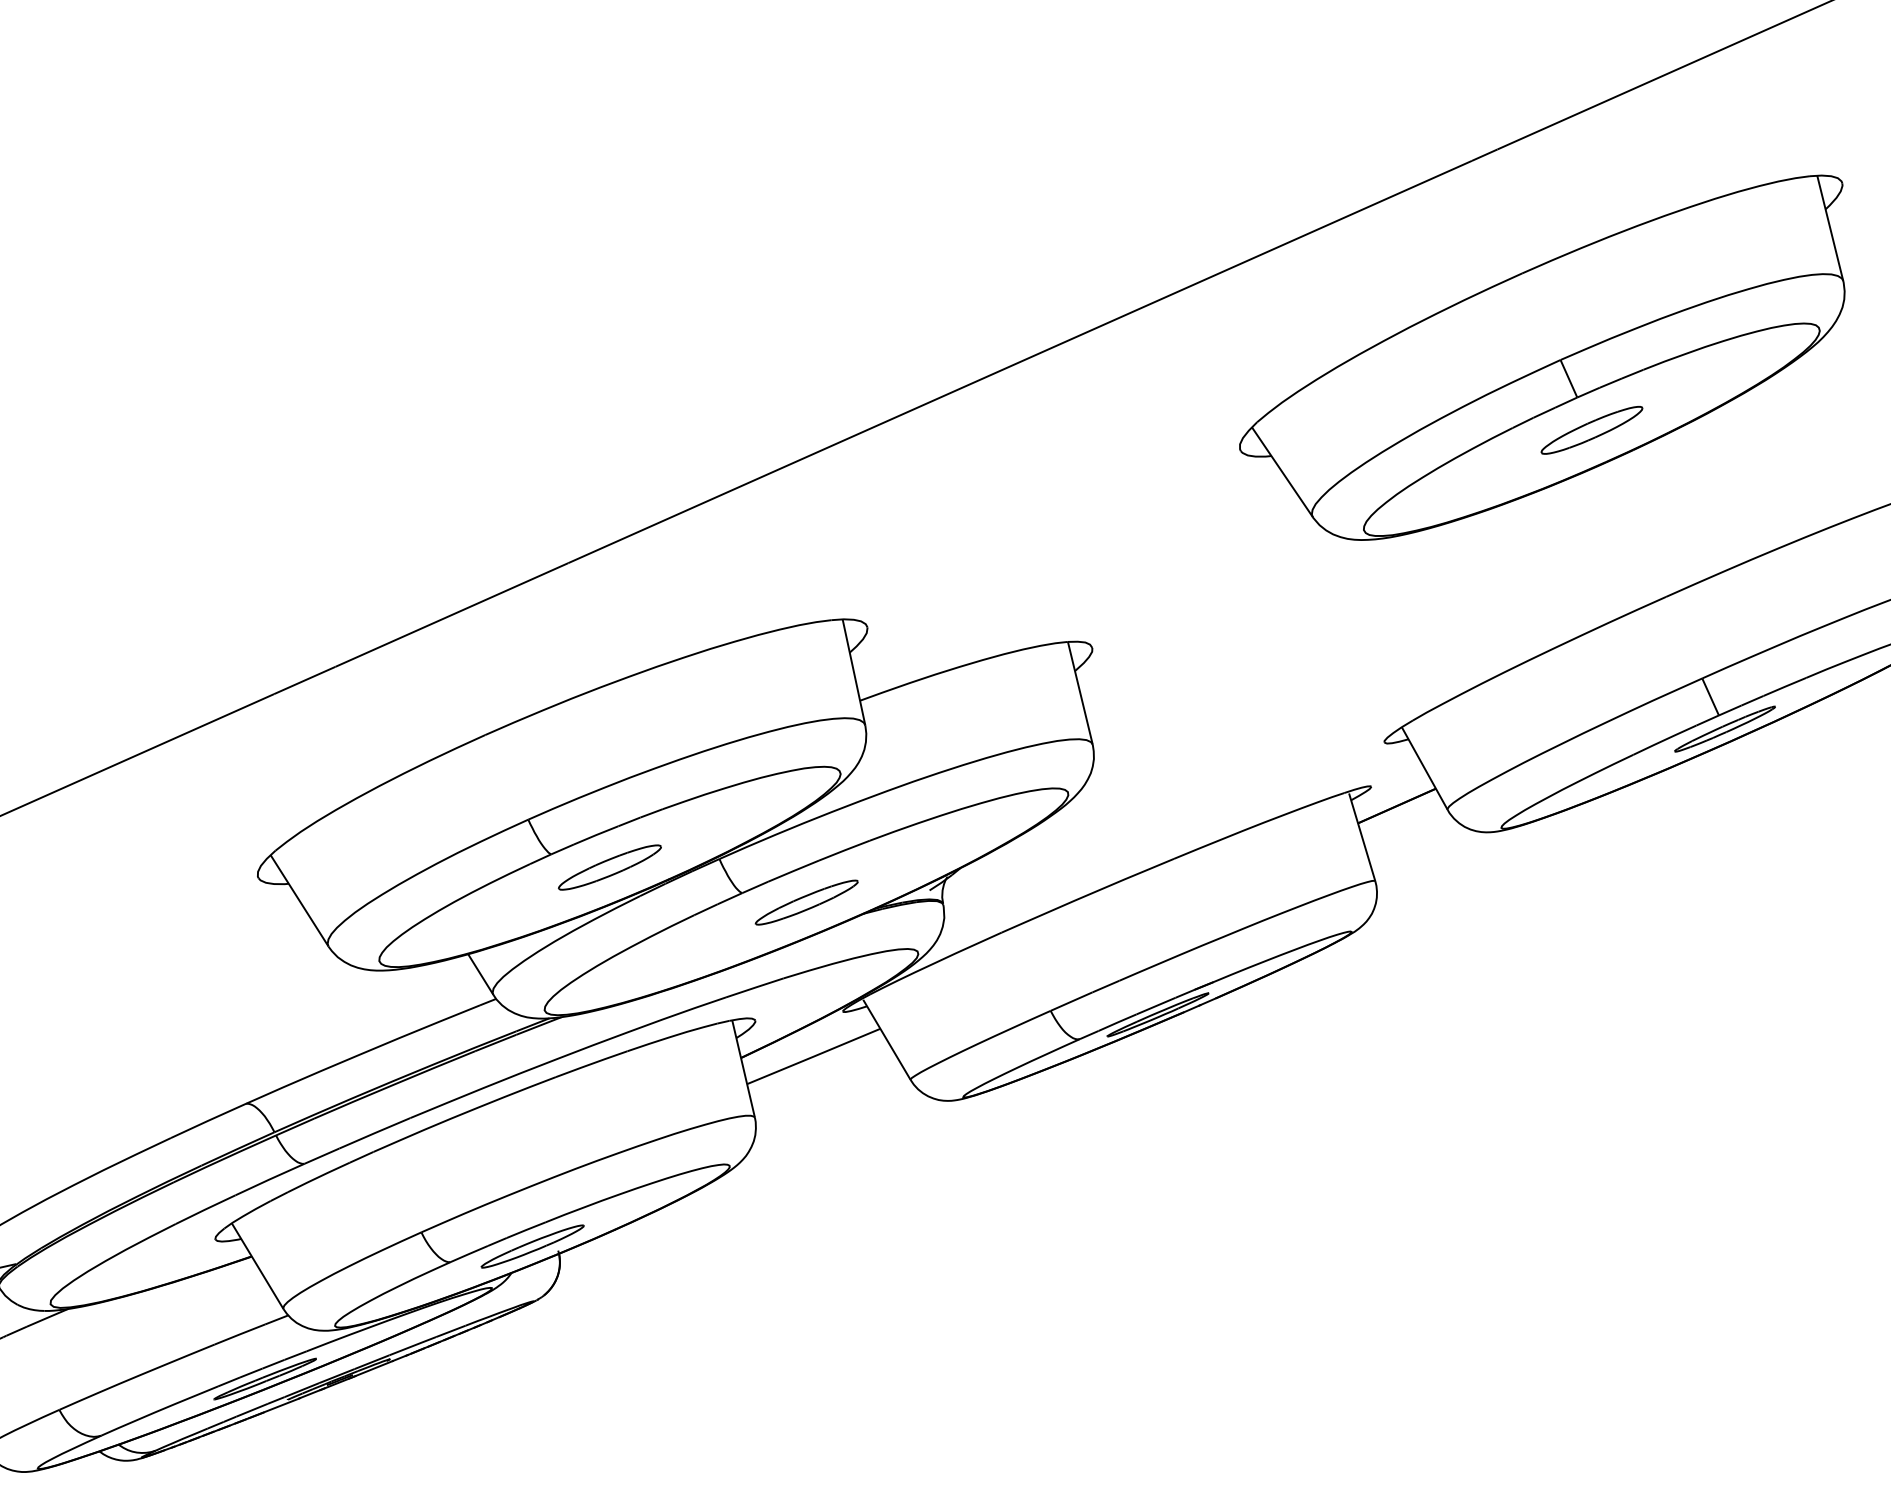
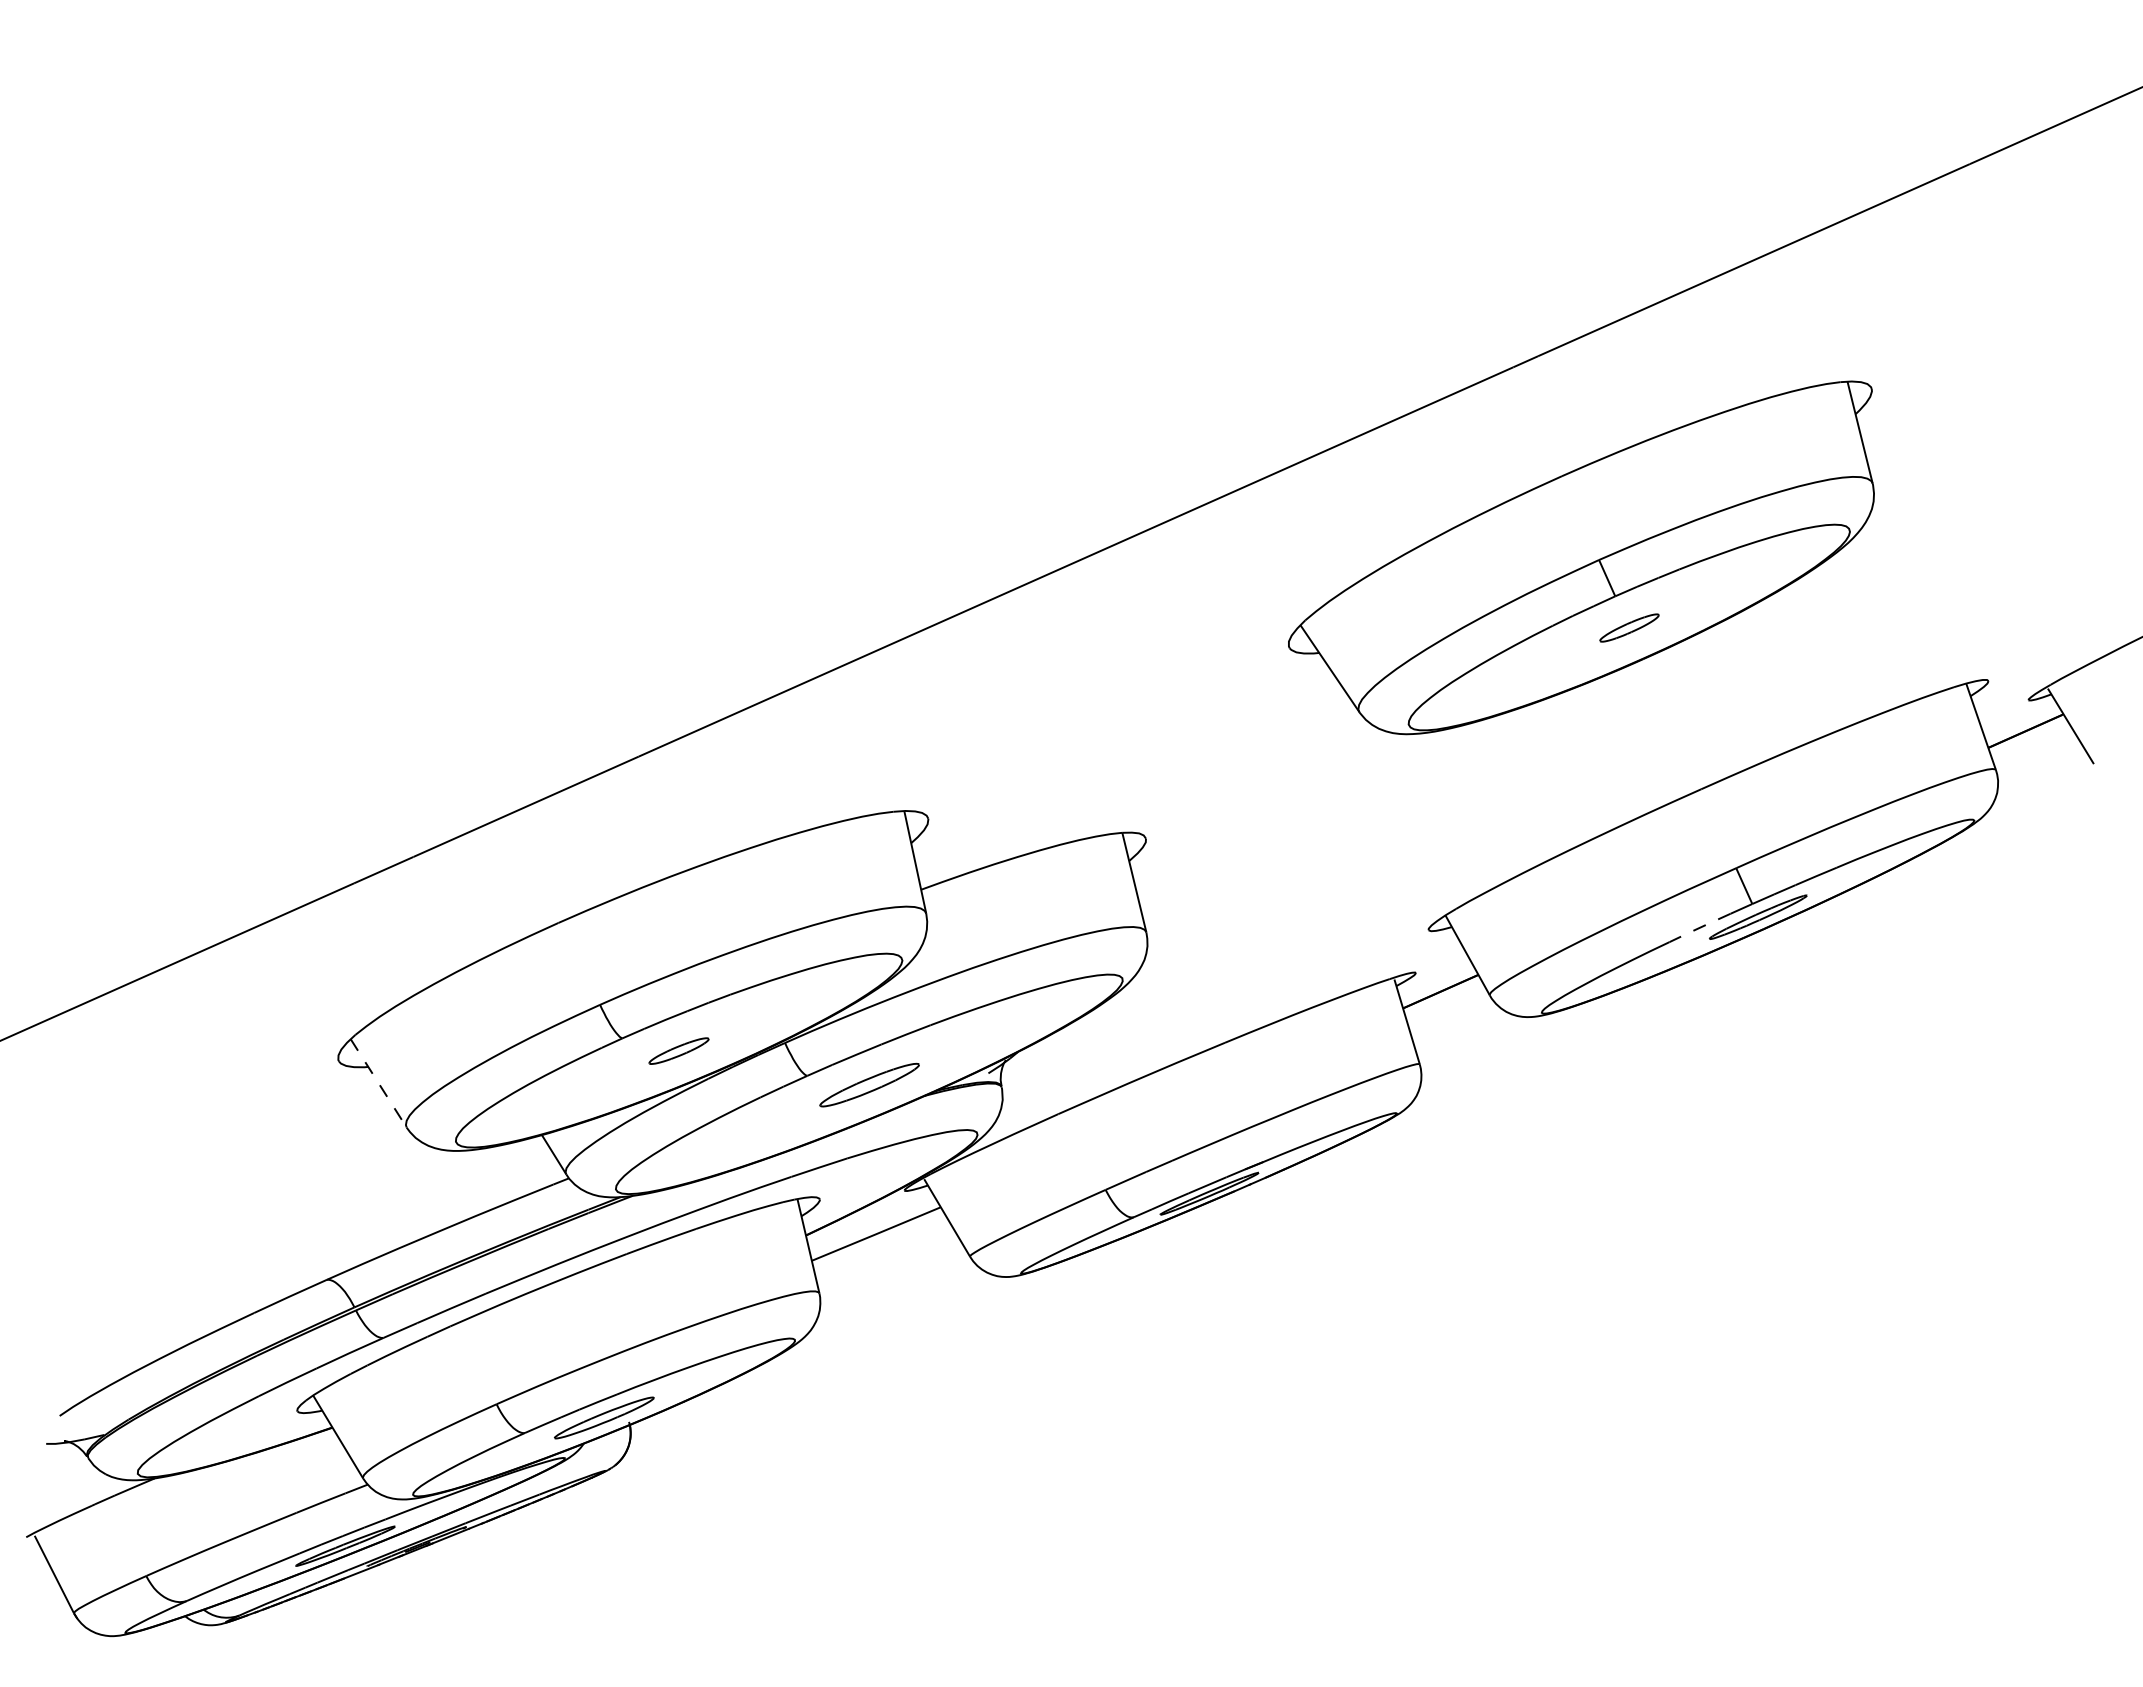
part: (1591, 429) -> (1629, 627), size x0.6
line: (1664, 739) -> (1699, 927), solid -> dashed
part: (609, 866) -> (678, 1050), size x0.6
line: (299, 900) -> (378, 1083), solid -> dashed

